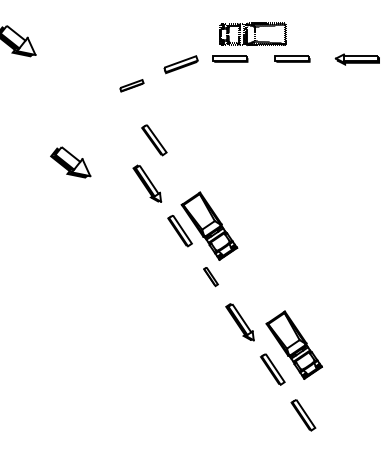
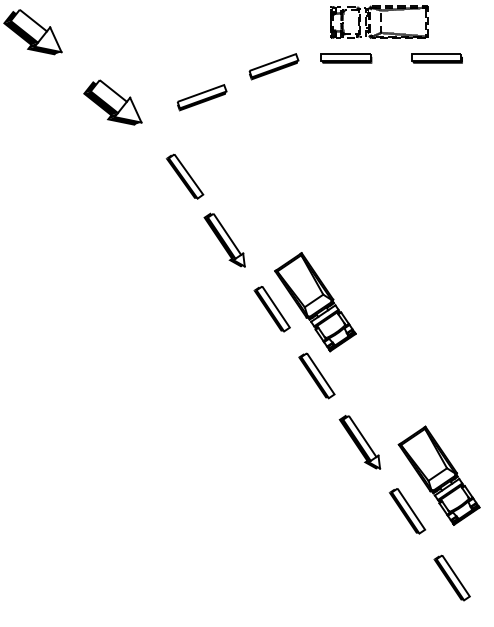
part: (131, 85) -> (201, 96), size x1.43
part: (154, 140) -> (185, 177), moved
part: (70, 162) -> (112, 102), moved
part: (210, 276) -> (316, 375), size x1.67

